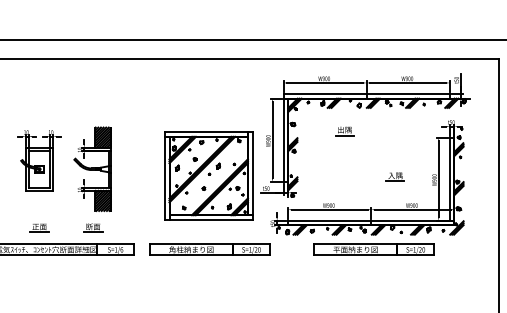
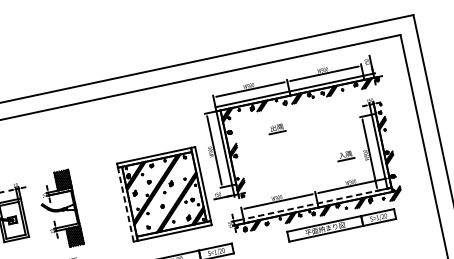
part: (394, 176) -> (344, 155), moved
line: (164, 178) -> (125, 204), solid -> dashed
line: (370, 220) -> (316, 203), solid -> dashed
part: (373, 249) -> (341, 225), moved

